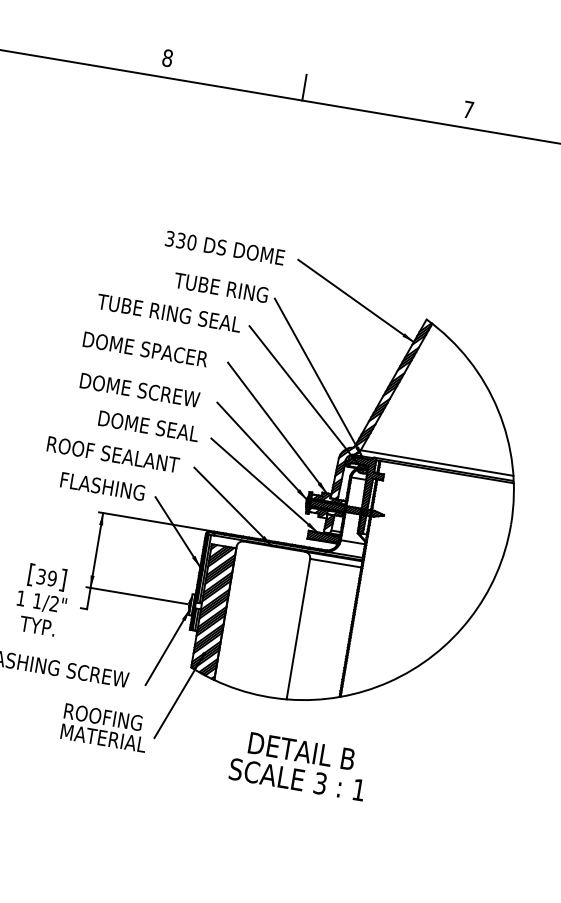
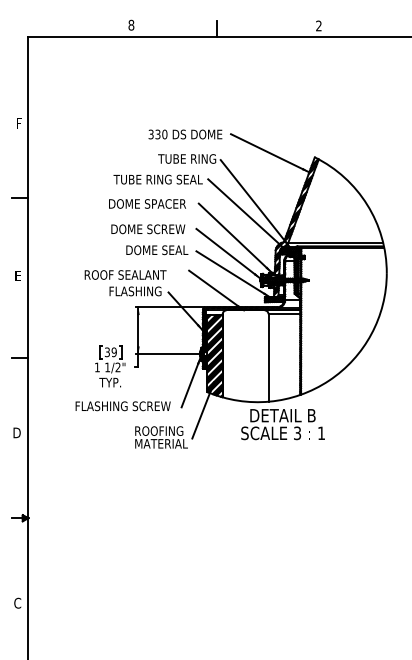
text: (467, 108) -> (318, 25), 7 -> 2
text: (113, 453) -> (125, 274), moved
text: (298, 765) -> (282, 424), moved

